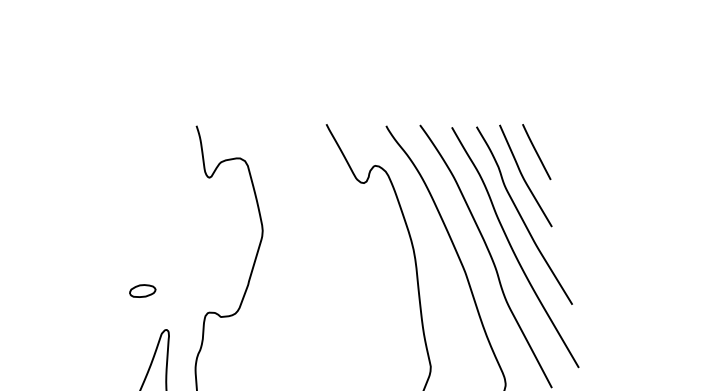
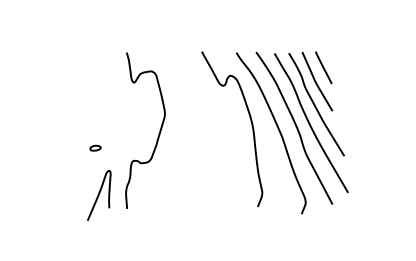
part: (142, 289) -> (95, 147), size x0.71

